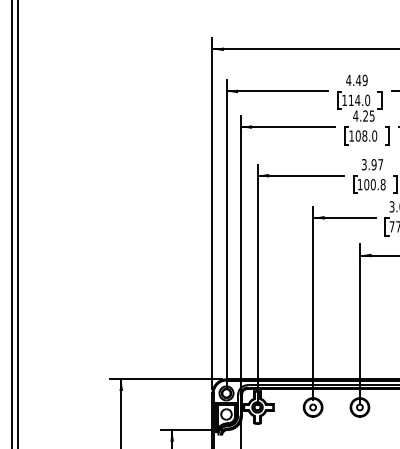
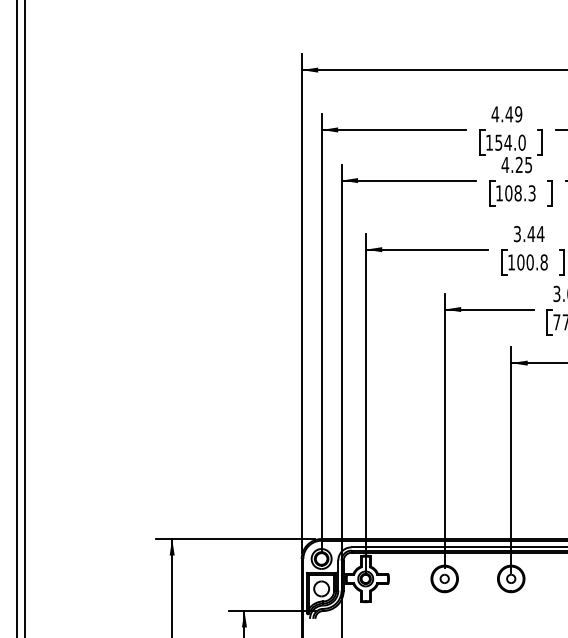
text: (350, 100) -> (498, 142), 114.0 -> 154.0
text: (374, 136) -> (531, 193), 108.0 -> 108.3
text: (377, 165) -> (535, 234), 3.97 -> 3.44

